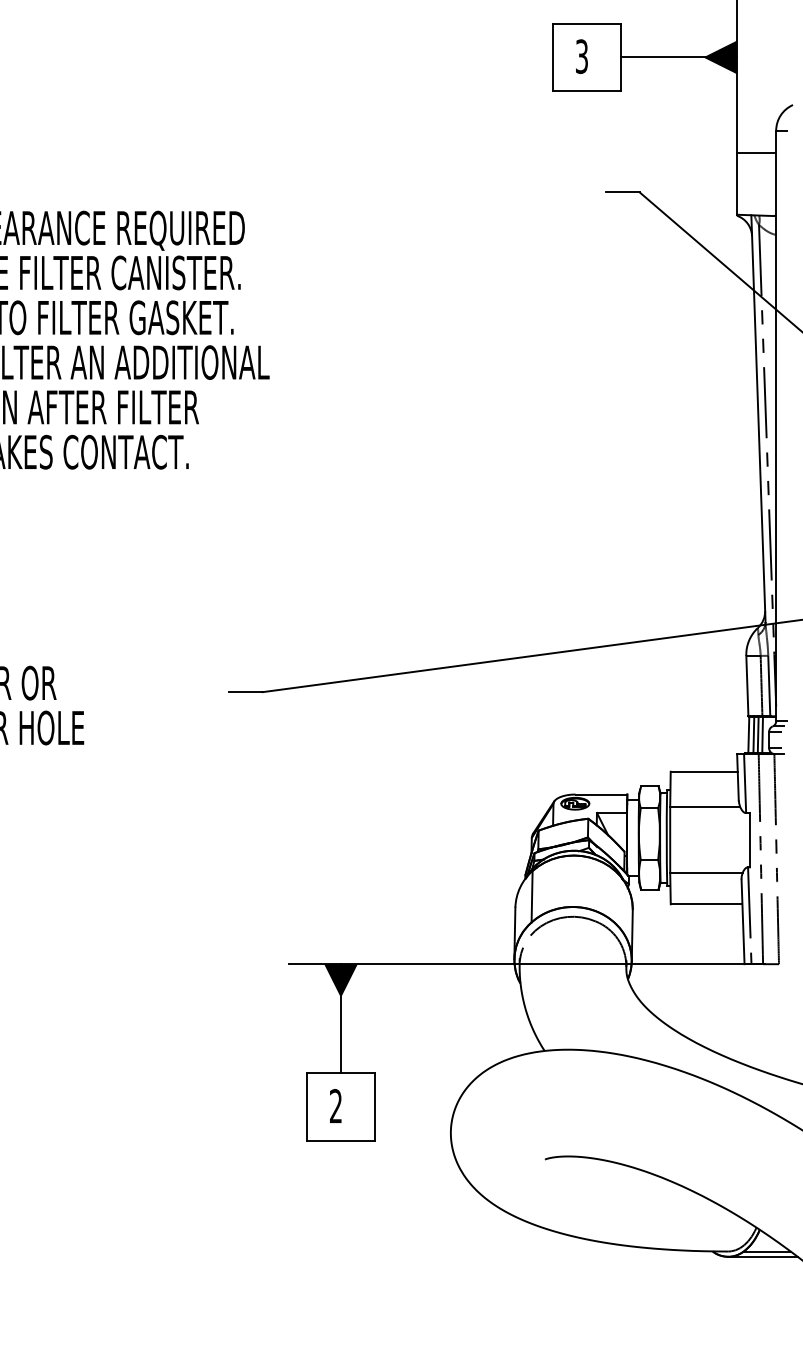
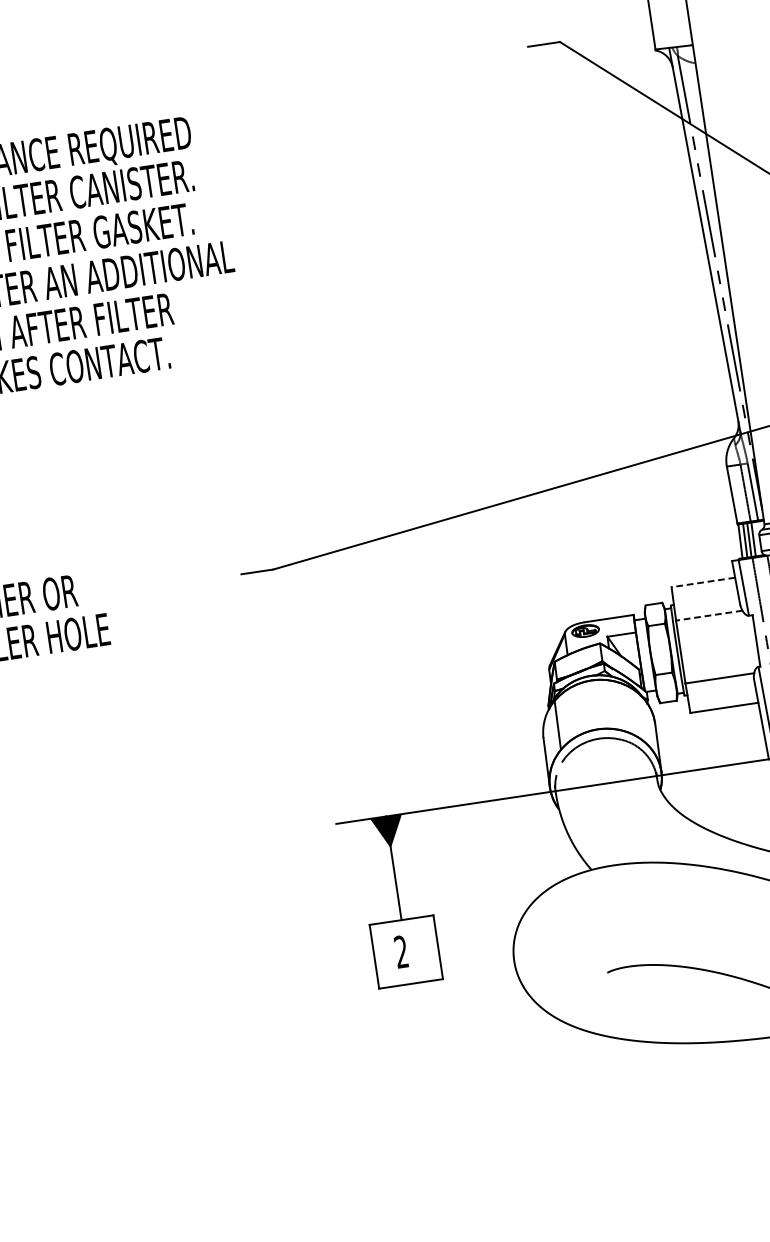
line: (704, 771) -> (703, 582), solid -> dashed
line: (704, 806) -> (708, 615), solid -> dashed

